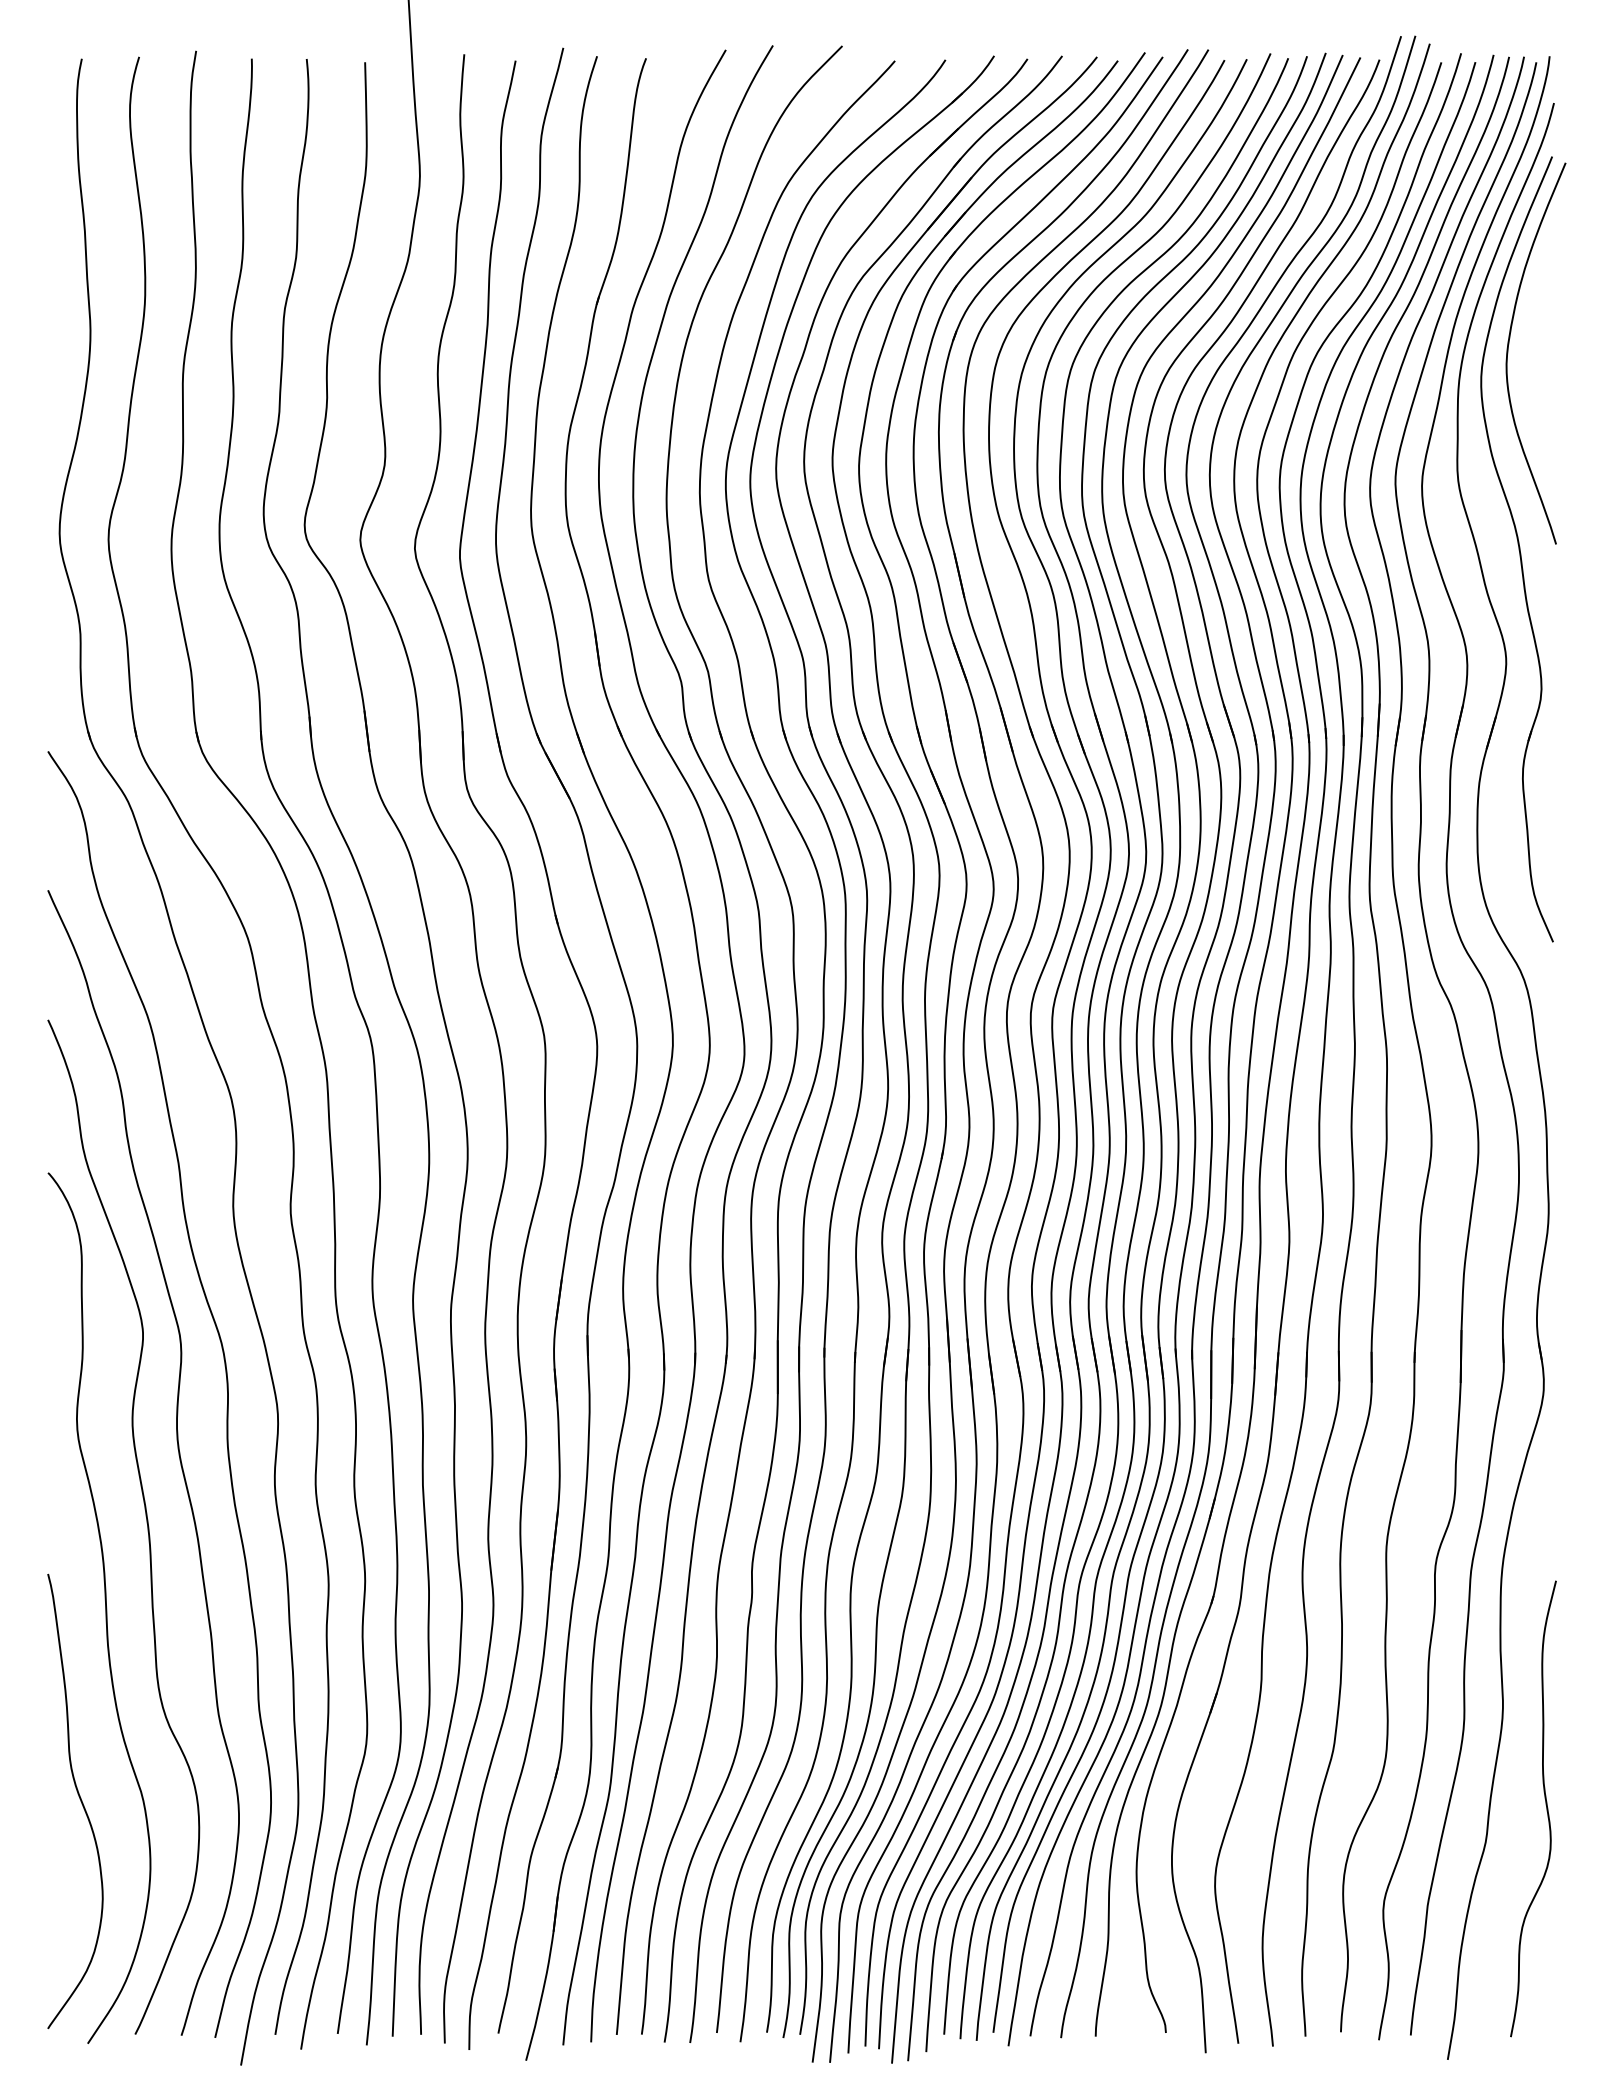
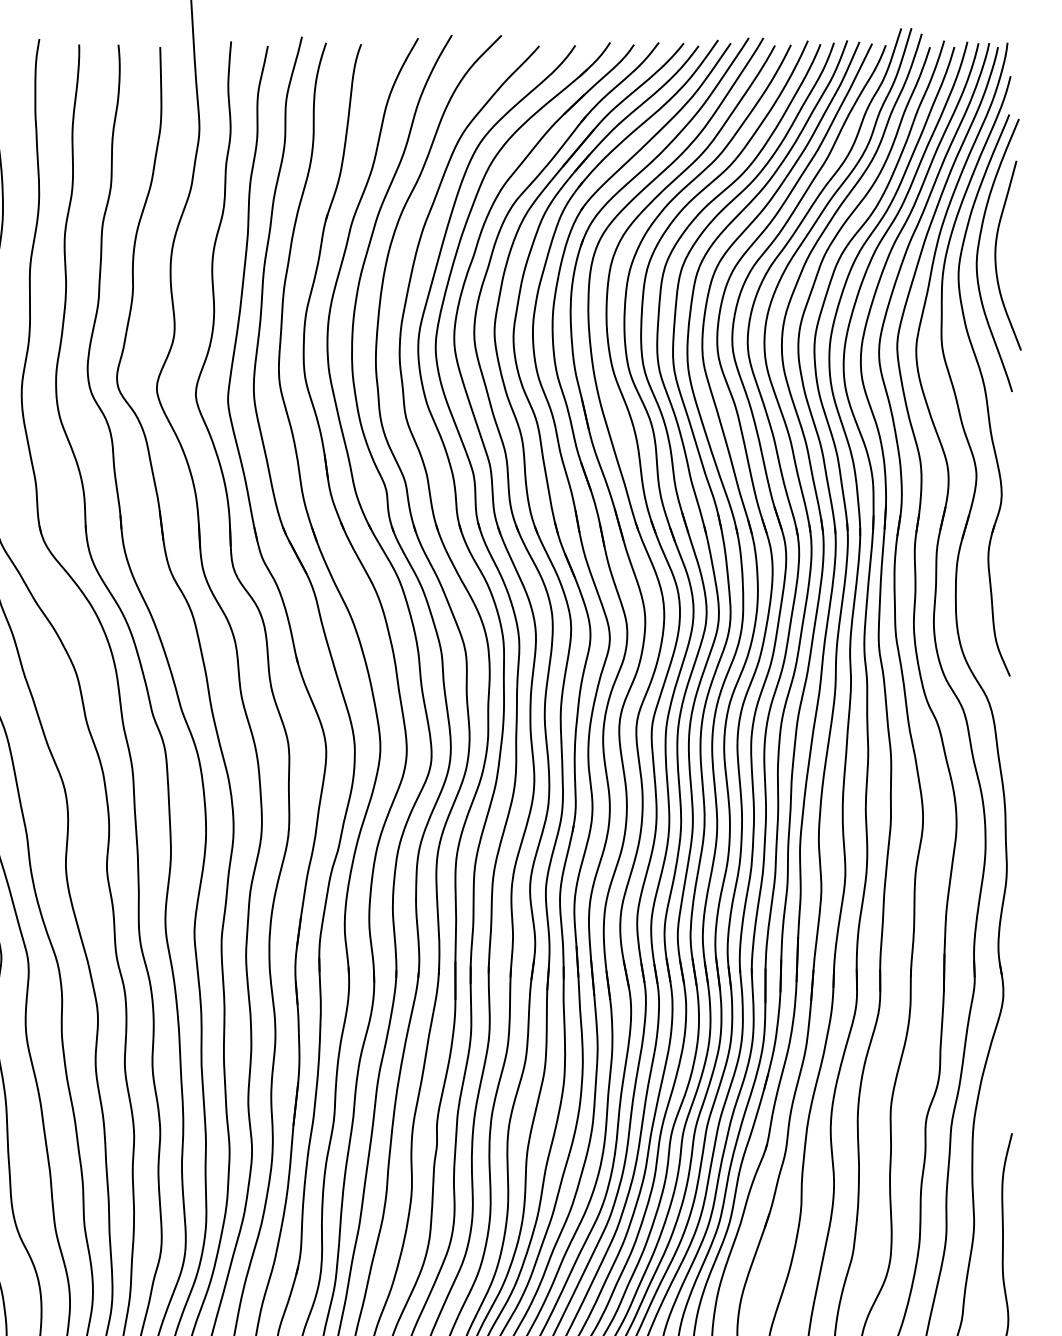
curve: (1533, 353) -> (995, 255), added

